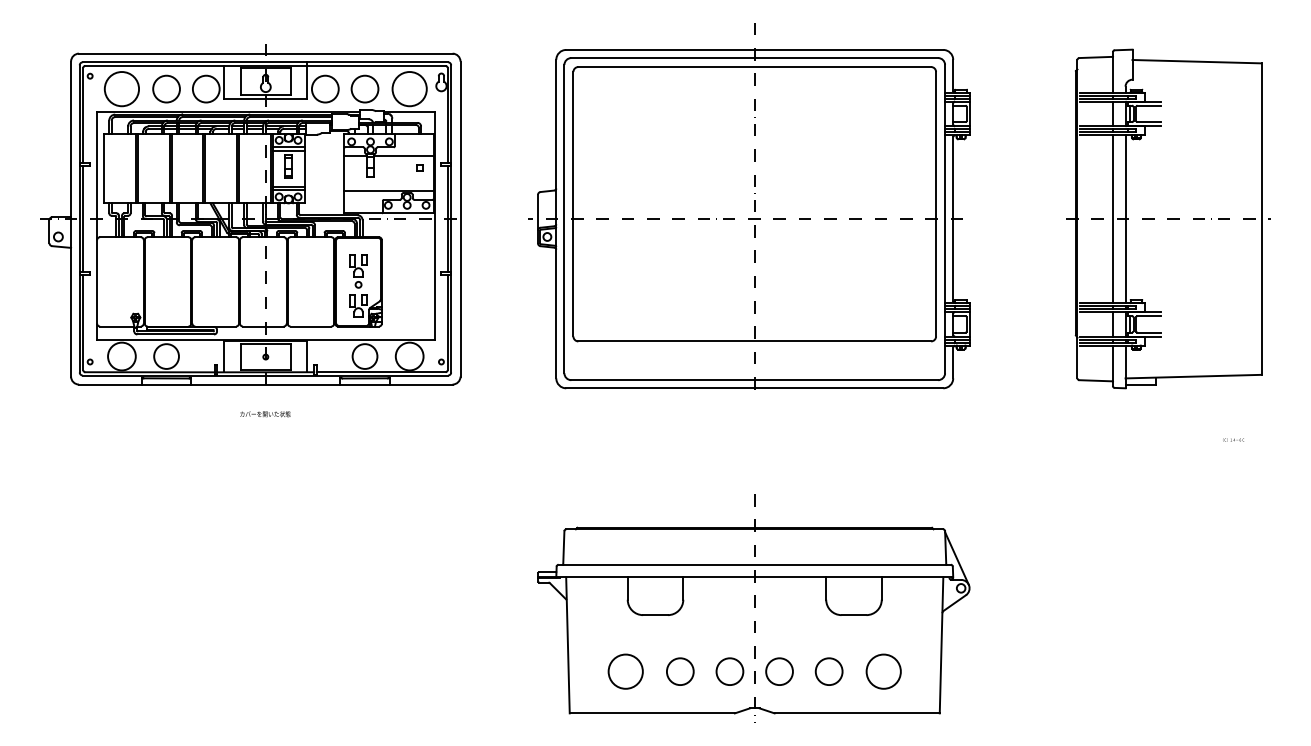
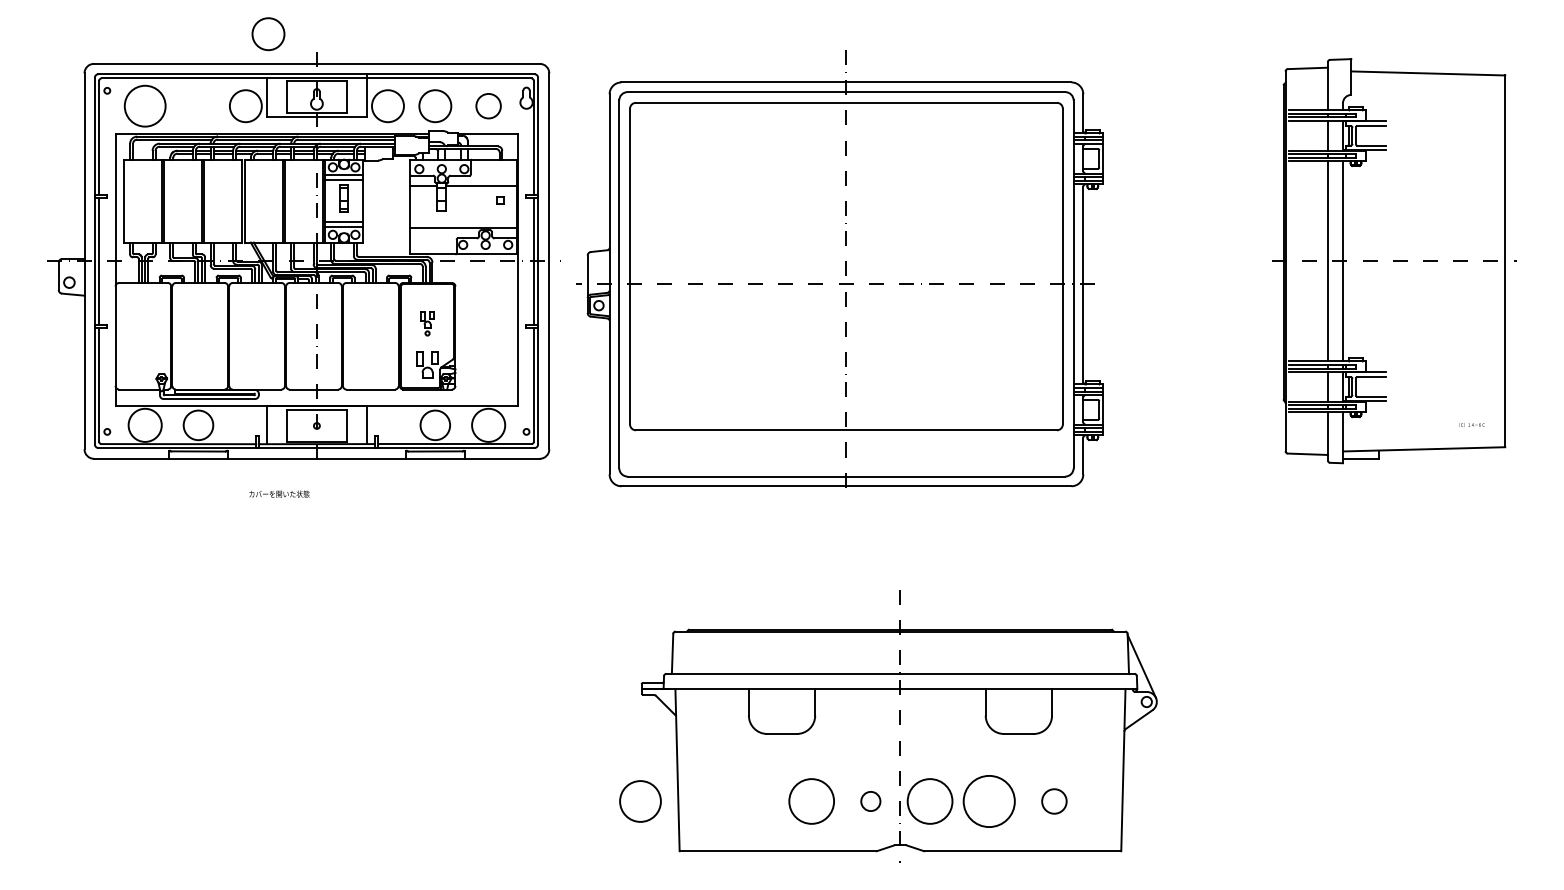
circle: (409, 88) -> (488, 105), size x0.6
circle: (166, 89) -> (268, 34), moved
part: (748, 205) -> (839, 268), moved
part: (358, 271) -> (427, 323), size x0.6
text: (265, 413) -> (279, 493), moved
text: (1233, 439) -> (1471, 424), moved
circle: (625, 671) -> (640, 801), moved
circle: (680, 671) -> (811, 801), size x1.4
circle: (729, 671) -> (870, 801), size x0.6
circle: (779, 671) -> (929, 801), size x1.4
circle: (829, 671) -> (989, 801), size x1.6
circle: (882, 671) -> (1053, 801), size x0.6

